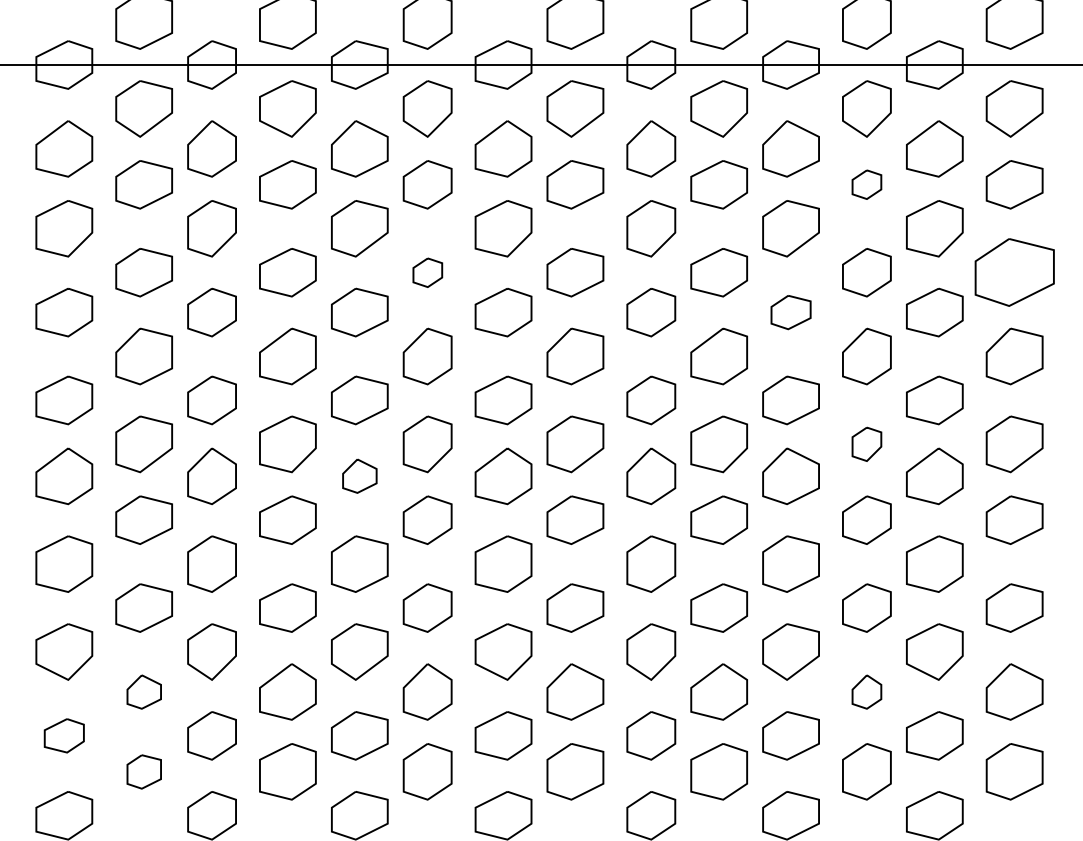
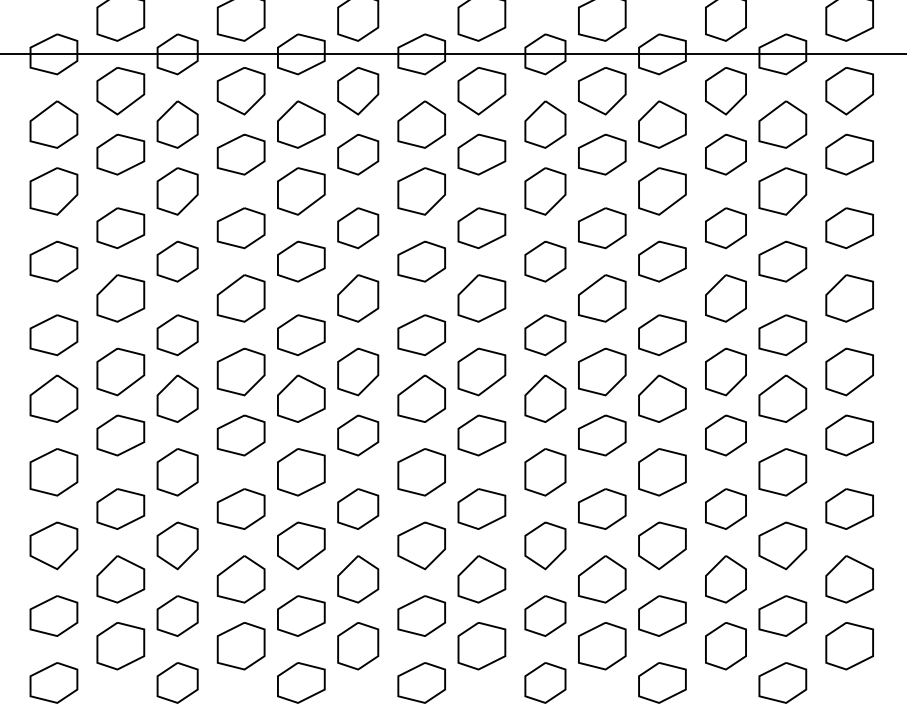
part: (866, 184) -> (725, 154), size x1.67
part: (428, 273) -> (358, 228), size x1.67
part: (1014, 273) -> (849, 228), size x0.71
part: (791, 312) -> (662, 261), size x1.43
part: (866, 443) -> (725, 371), size x1.67
part: (359, 476) -> (301, 398), size x1.67
part: (143, 692) -> (120, 579), size x1.67
part: (866, 692) -> (725, 579), size x1.67
part: (63, 735) -> (53, 615), size x1.43
part: (143, 772) -> (120, 646), size x1.67

